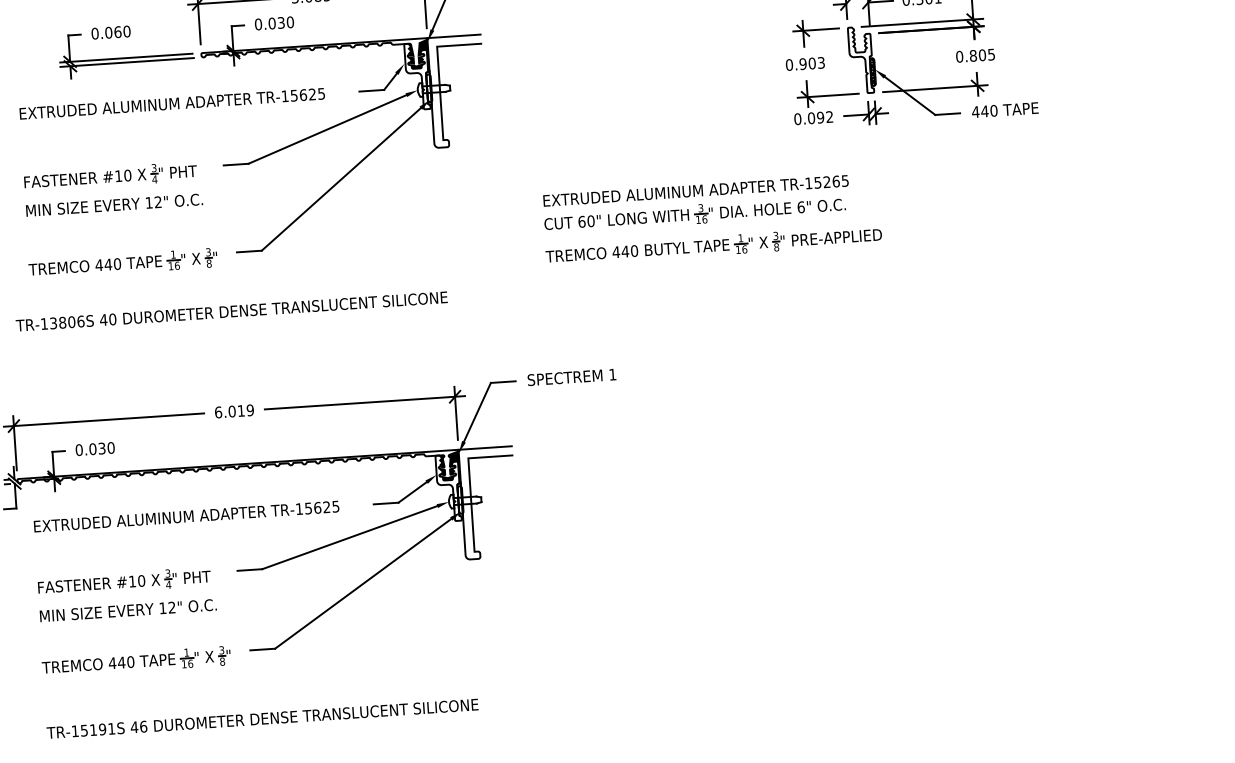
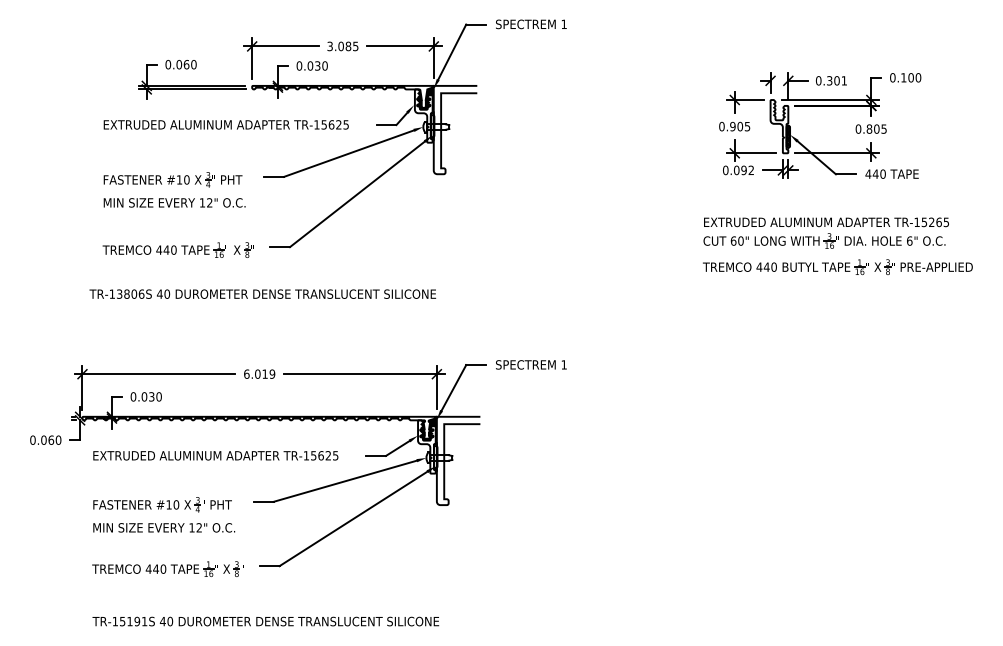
text: (821, 61) -> (747, 125), 0.903 -> 0.905
part: (711, 220) -> (837, 246), moved
text: (143, 725) -> (170, 620), 46 -> 40

